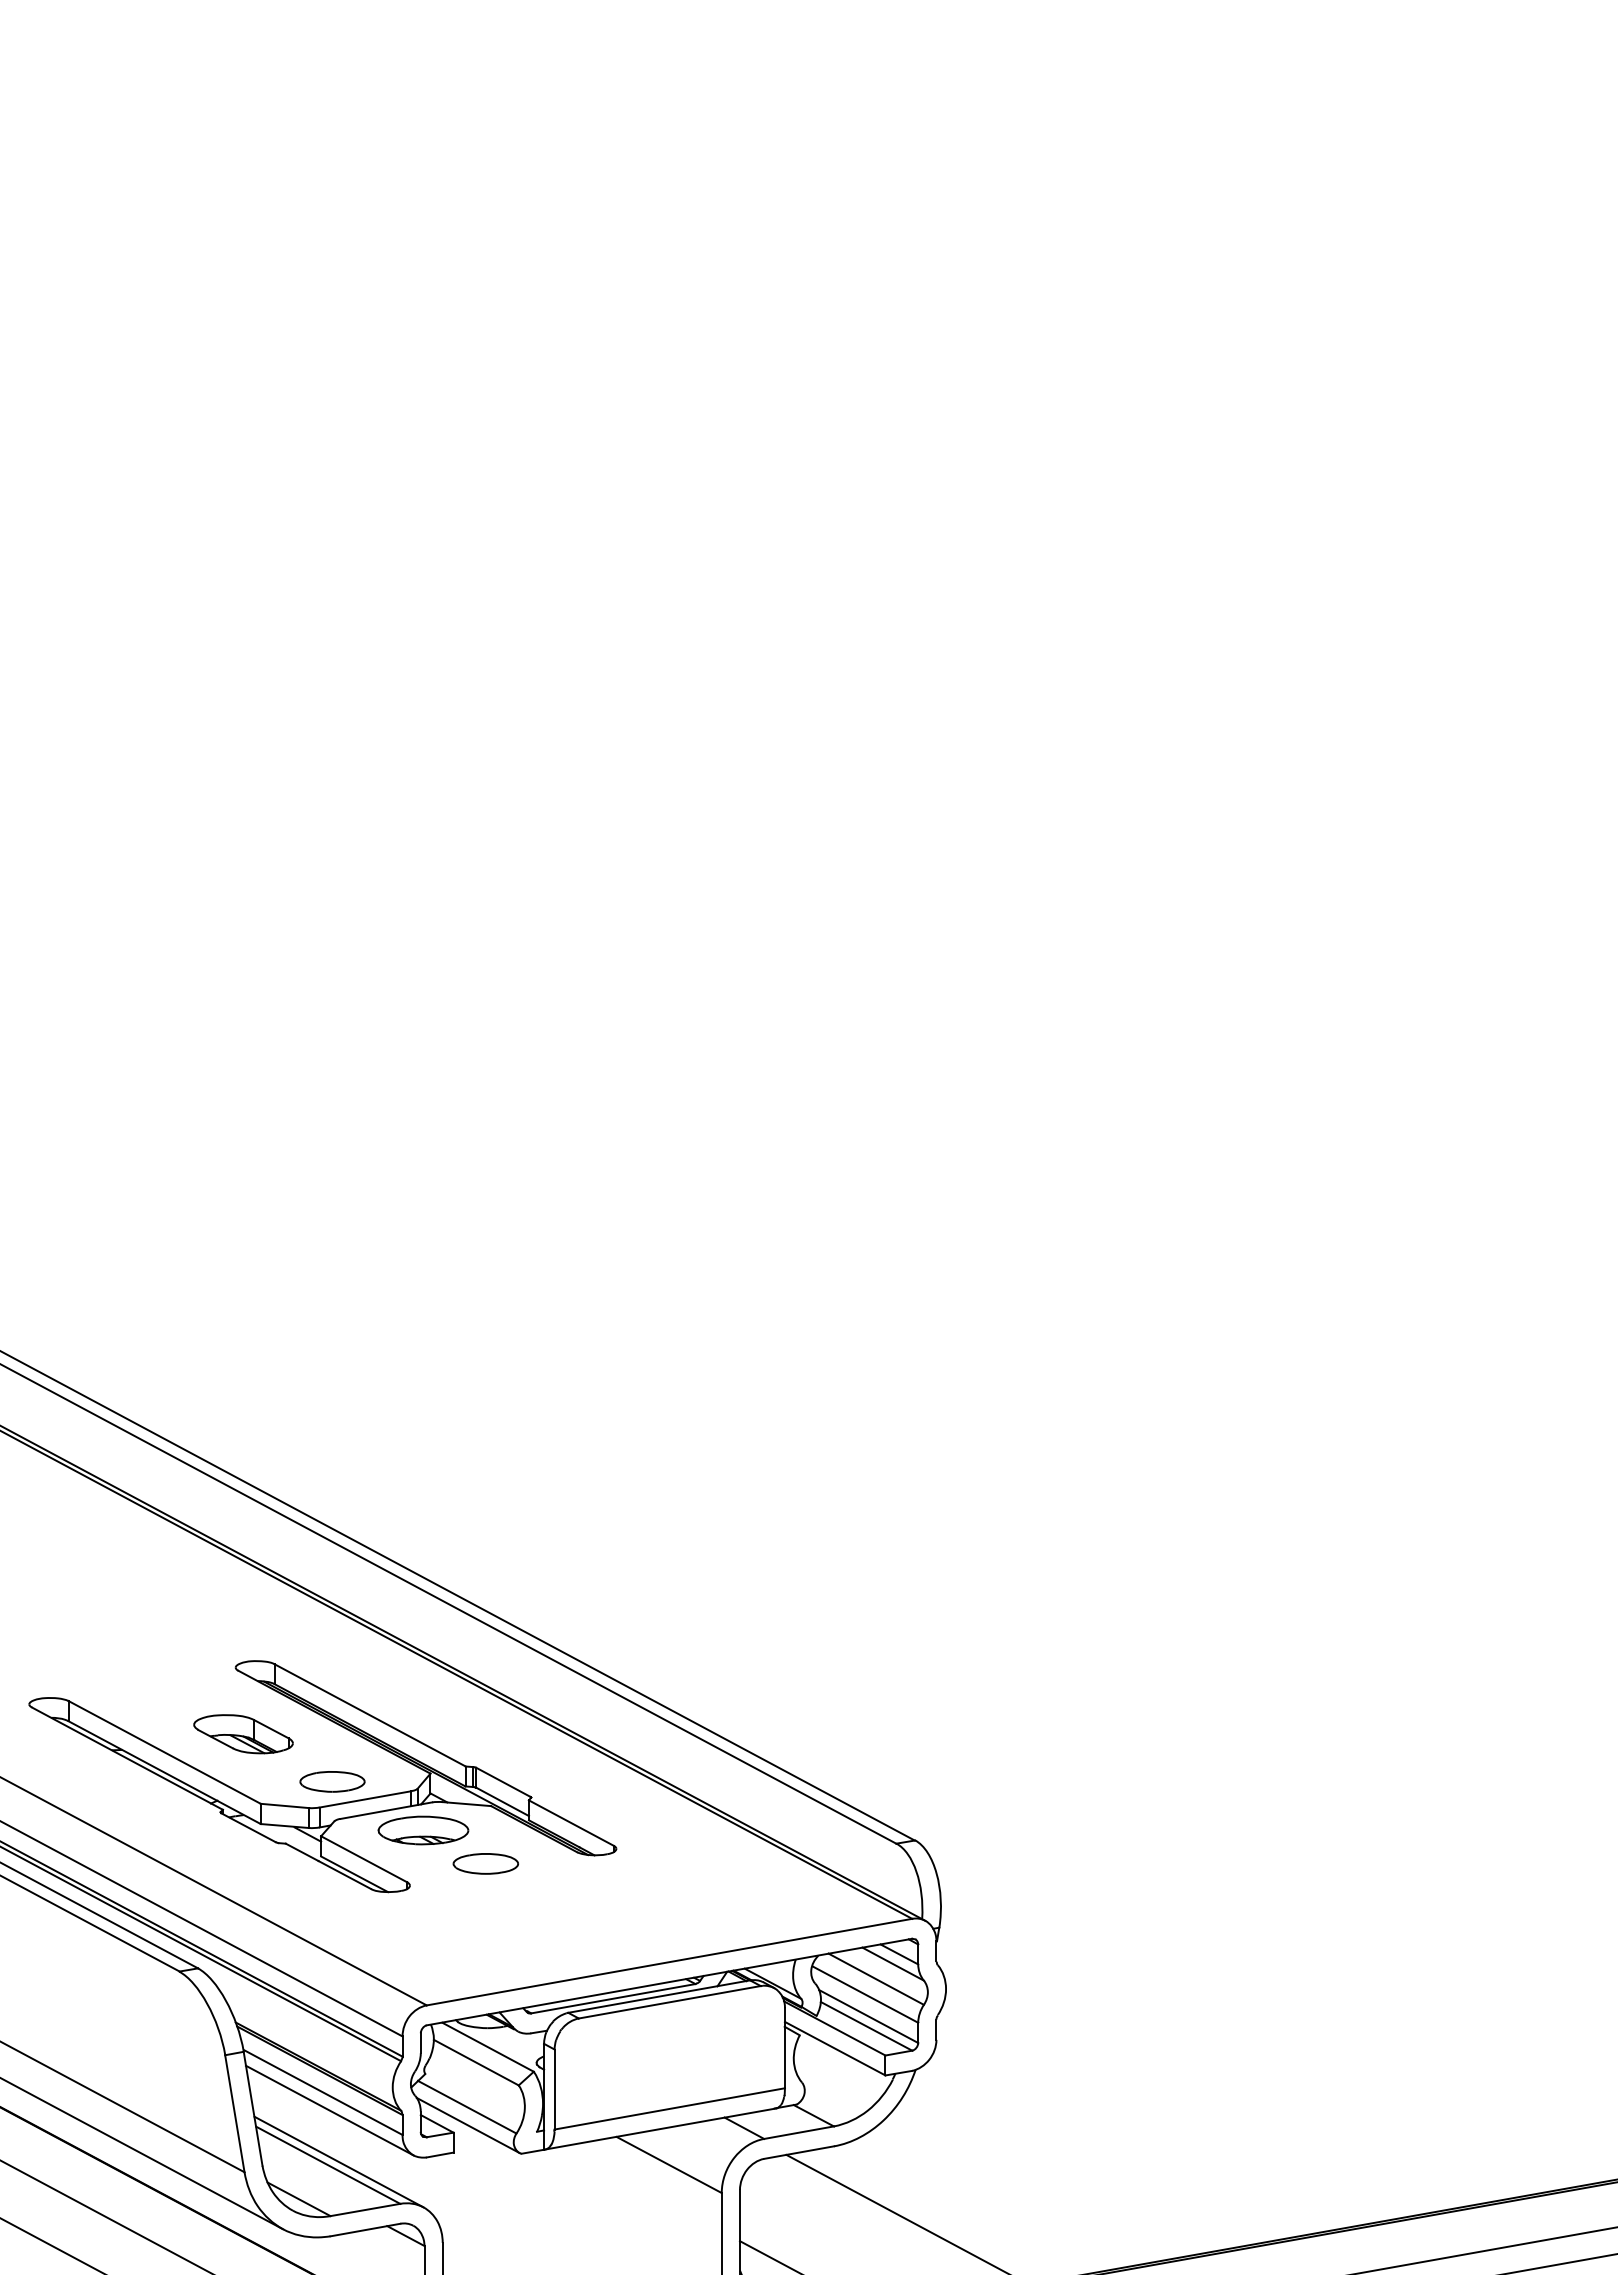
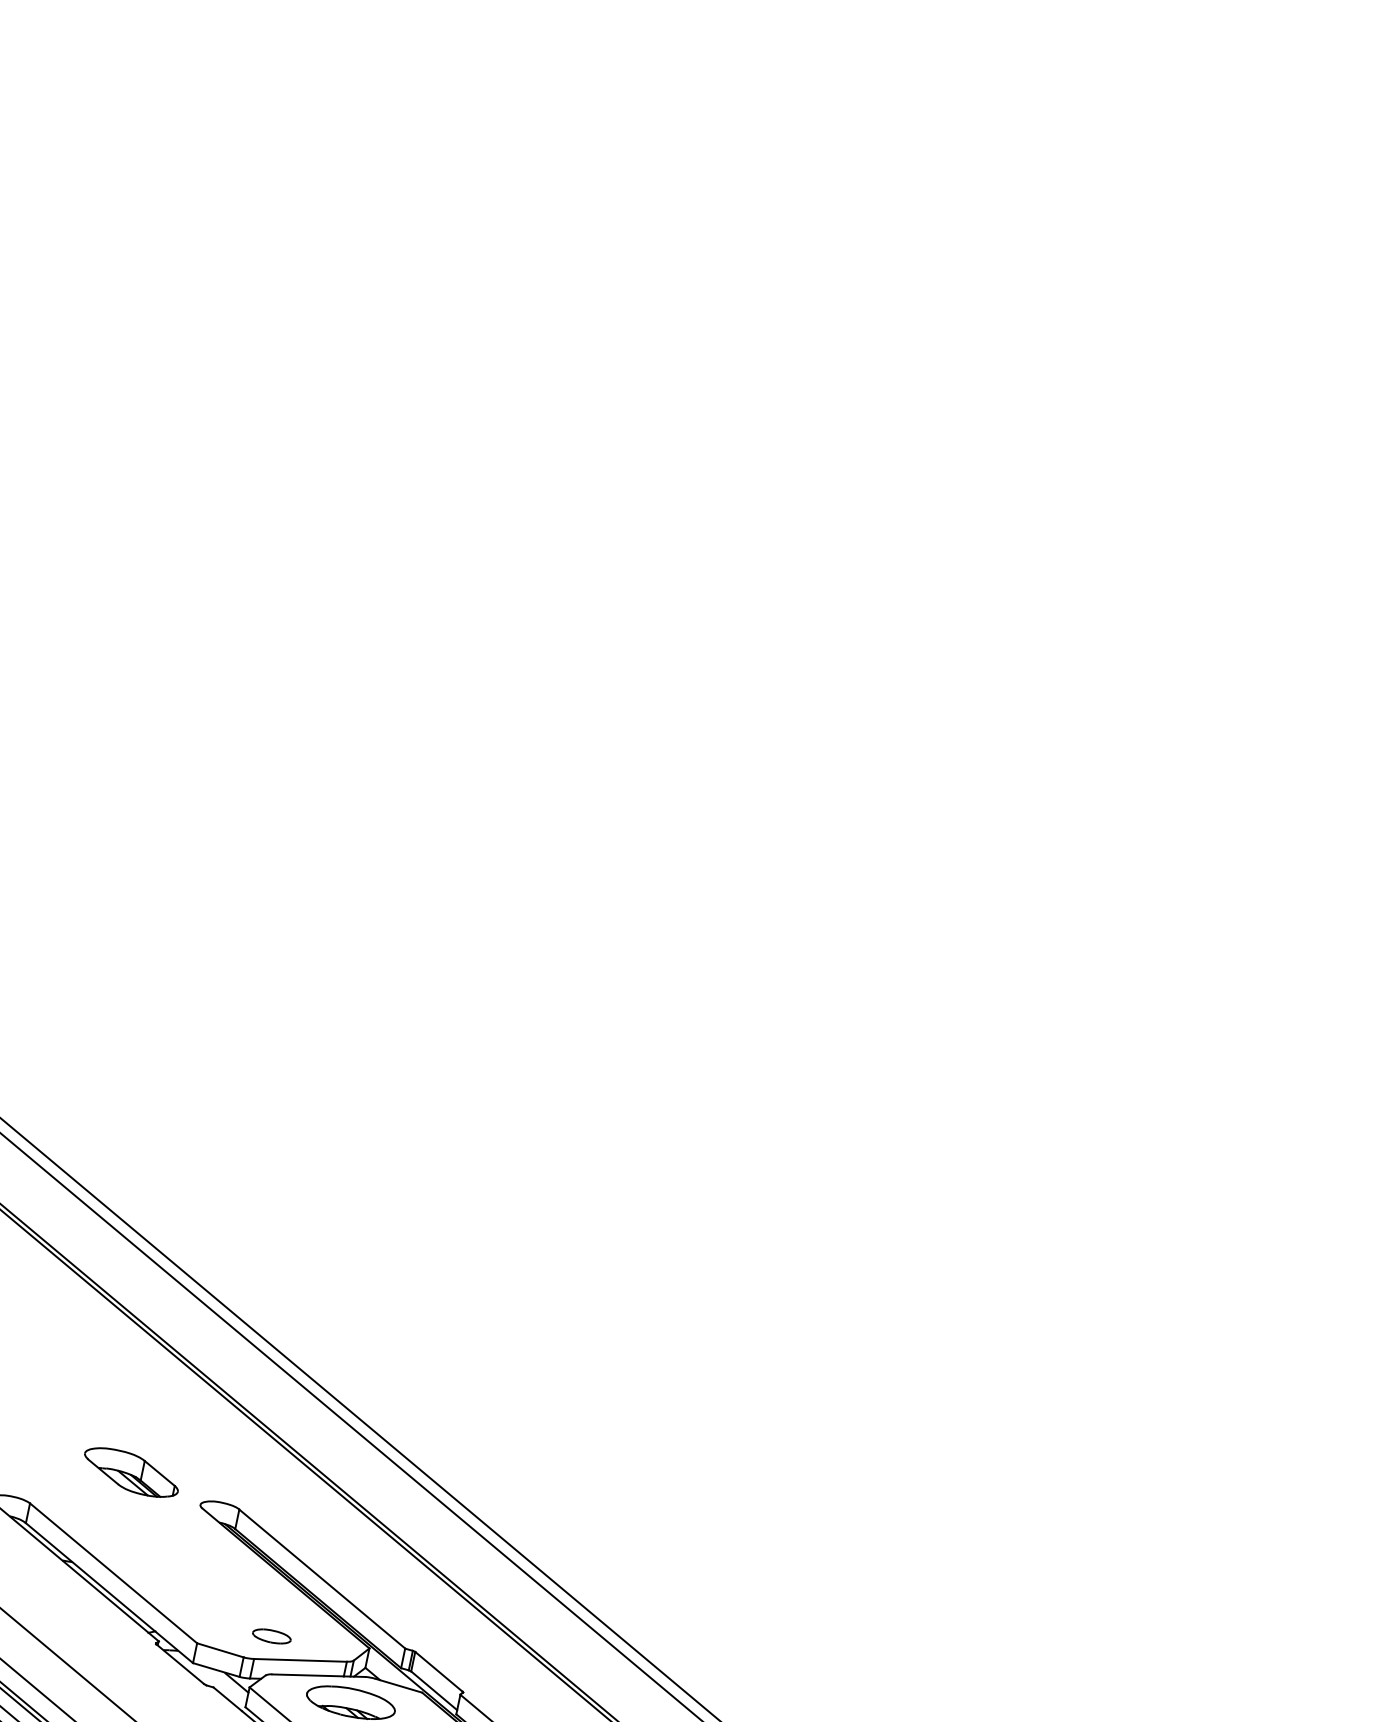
part: (243, 1734) -> (131, 1472), moved
part: (332, 1781) -> (271, 1636), size x0.6

